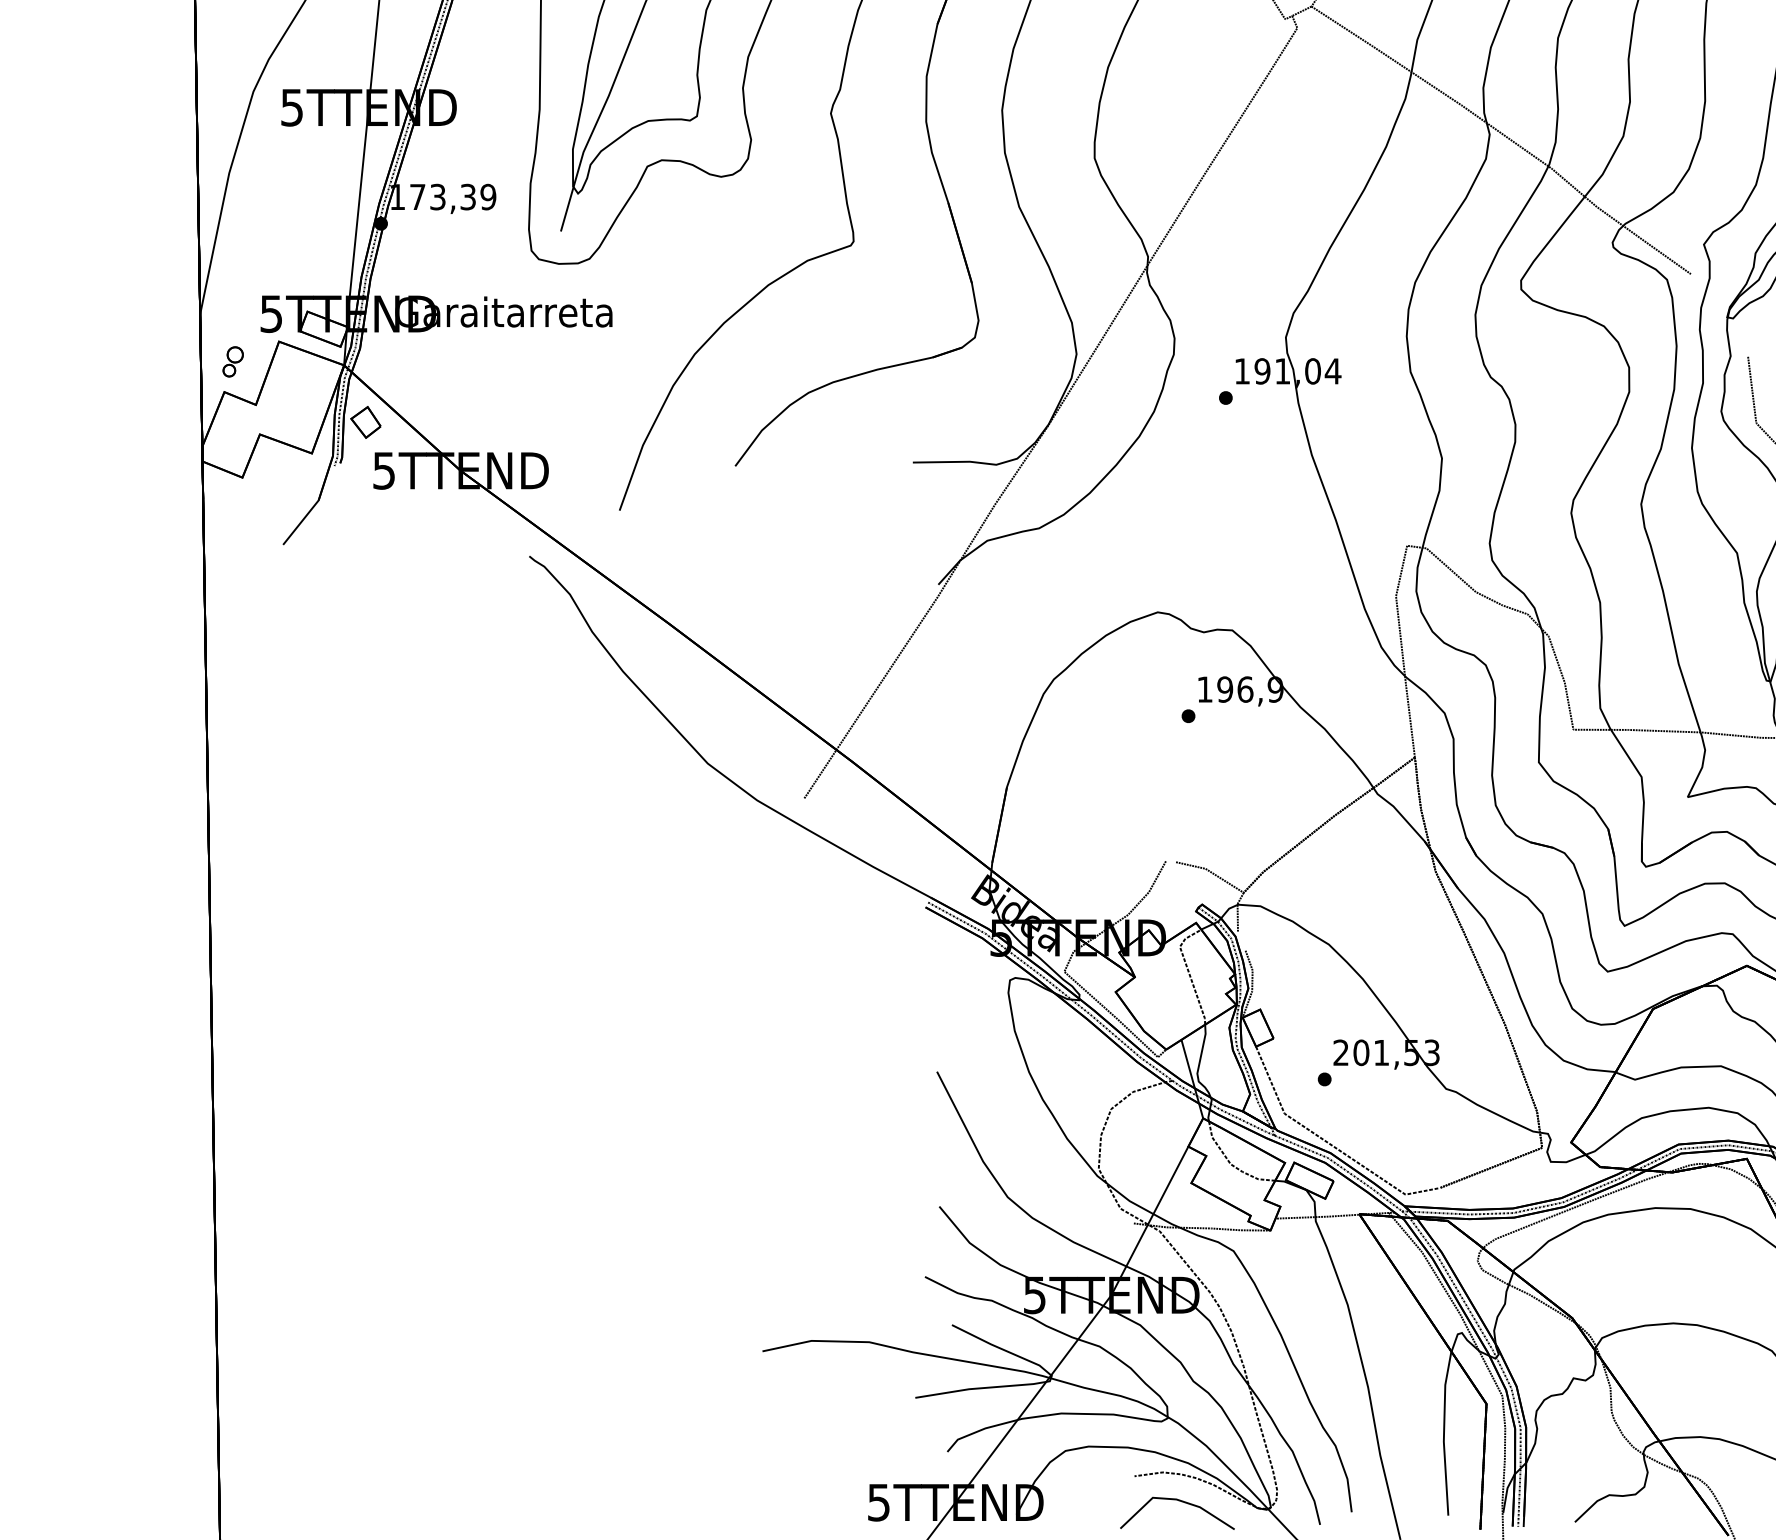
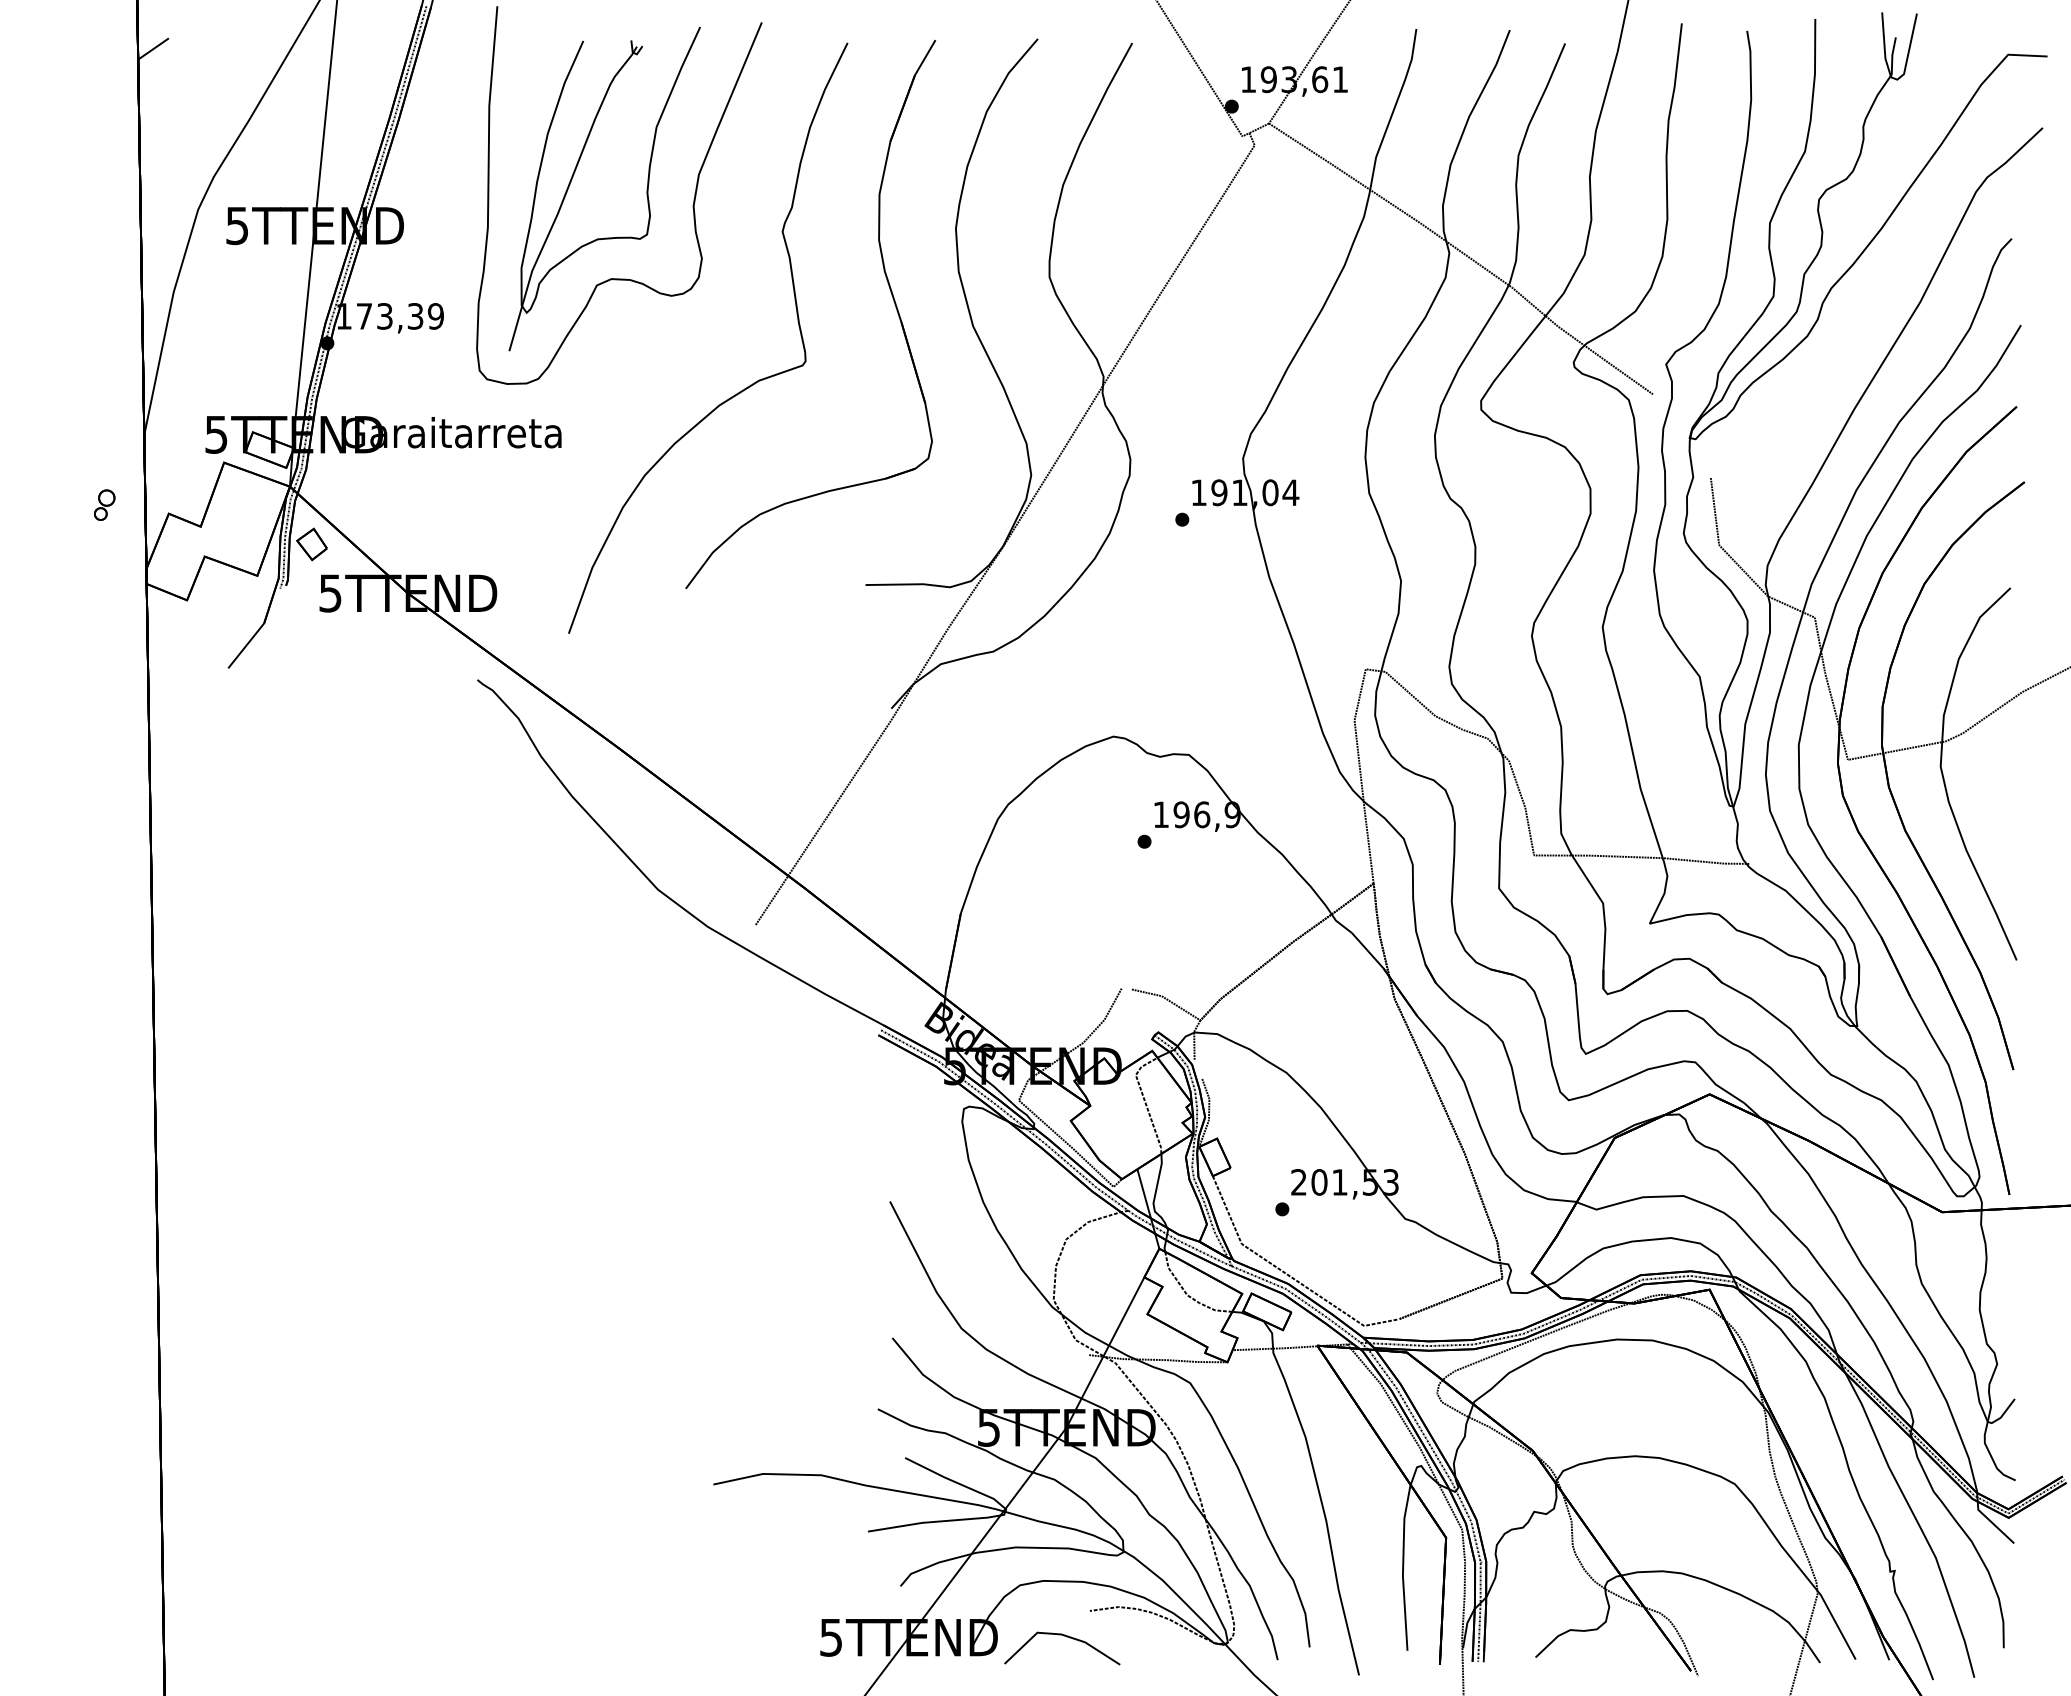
part: (232, 361) -> (104, 504), moved
line: (1181, 1502) -> (1066, 1637), moved

